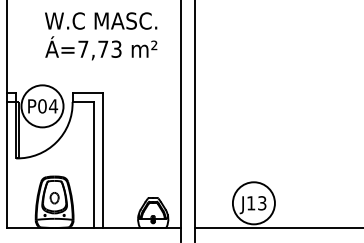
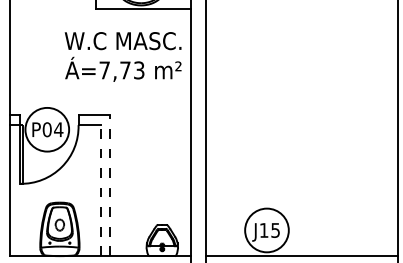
text: (100, 35) -> (122, 56), moved
line: (103, 160) -> (110, 185), solid -> dashed
line: (93, 164) -> (100, 190), solid -> dashed
text: (262, 202) -> (275, 229), J13 -> J15

